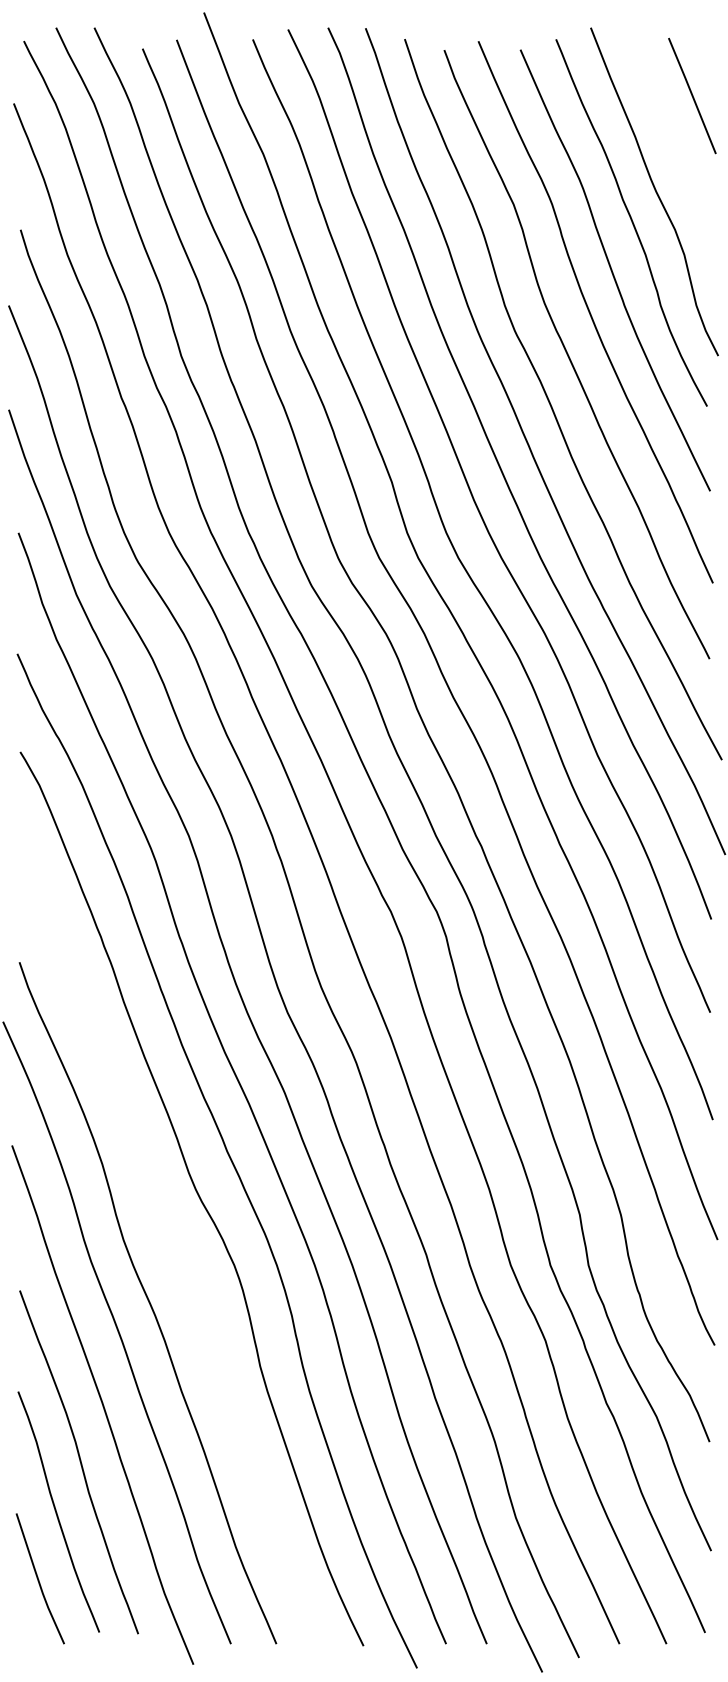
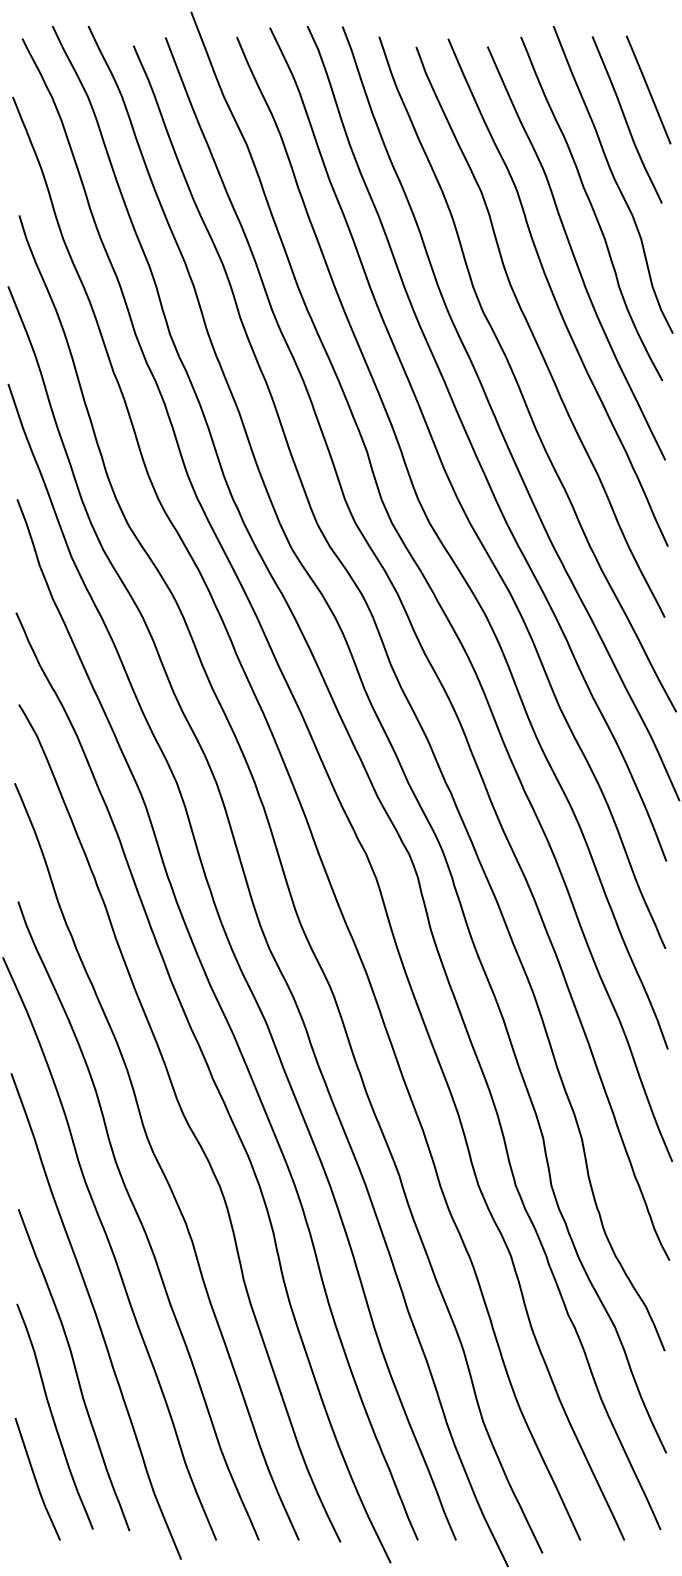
curve: (668, 127) -> (626, 119), added
curve: (167, 1239) -> (156, 1161), added

